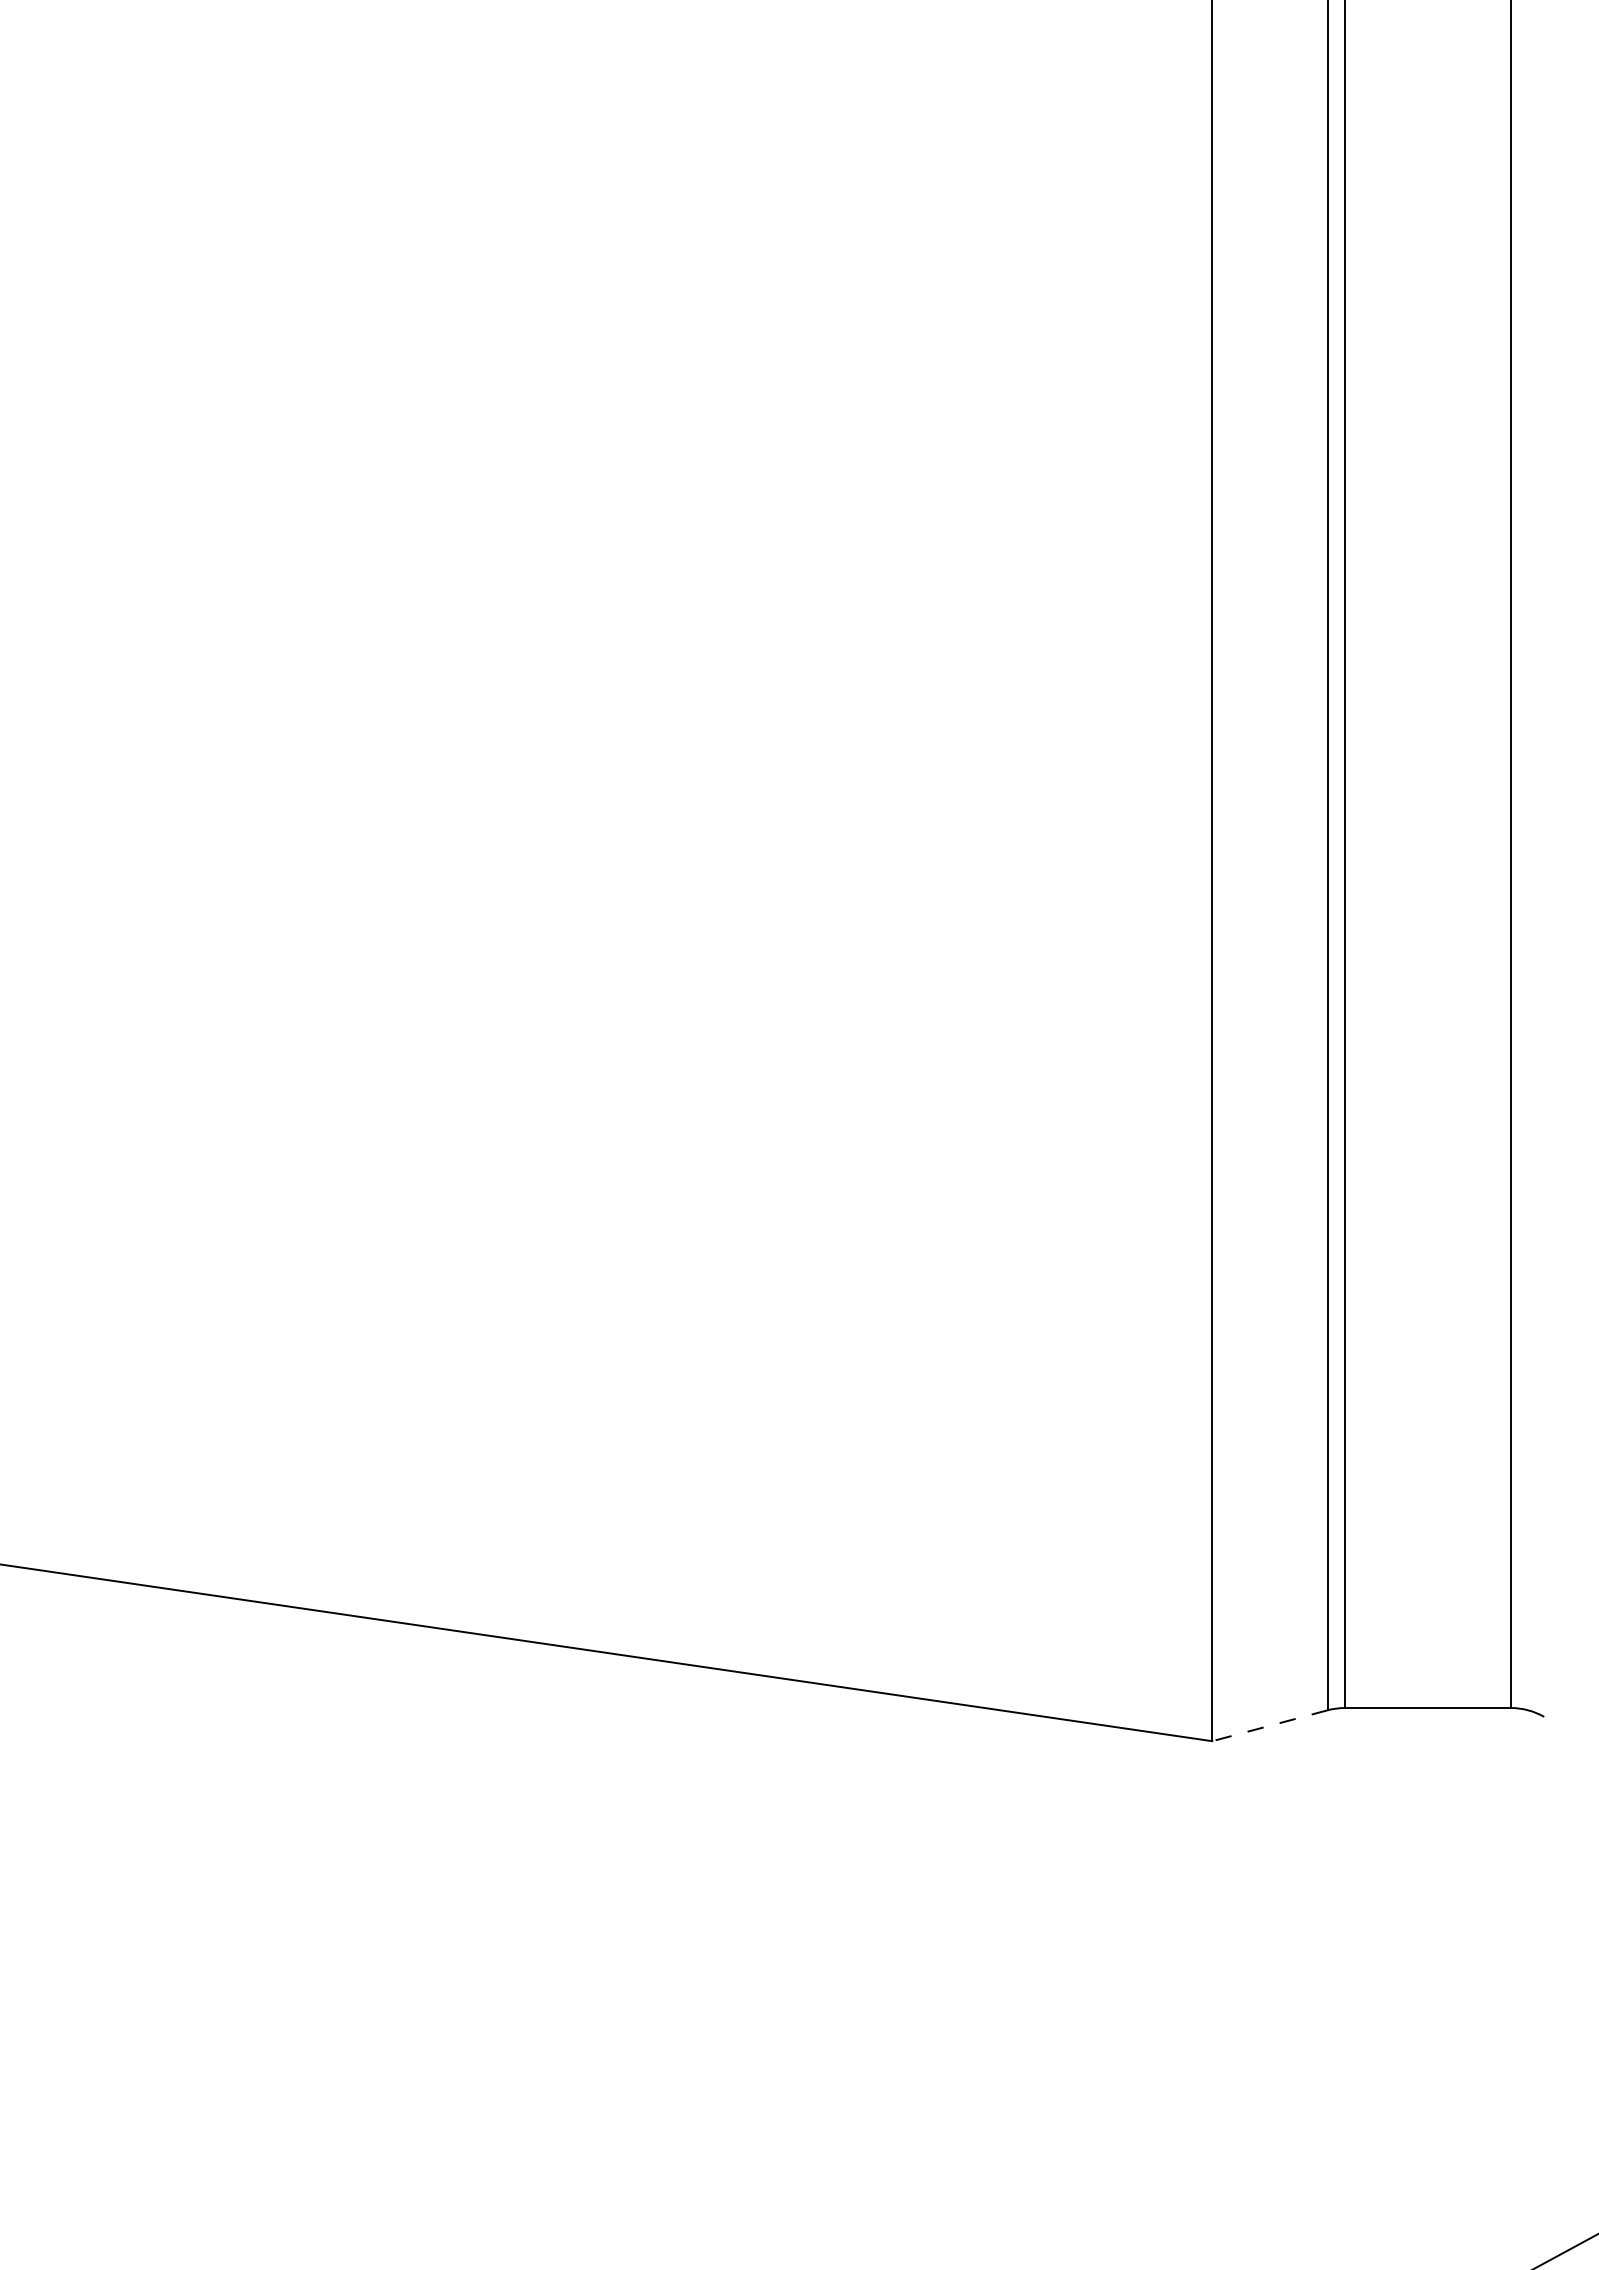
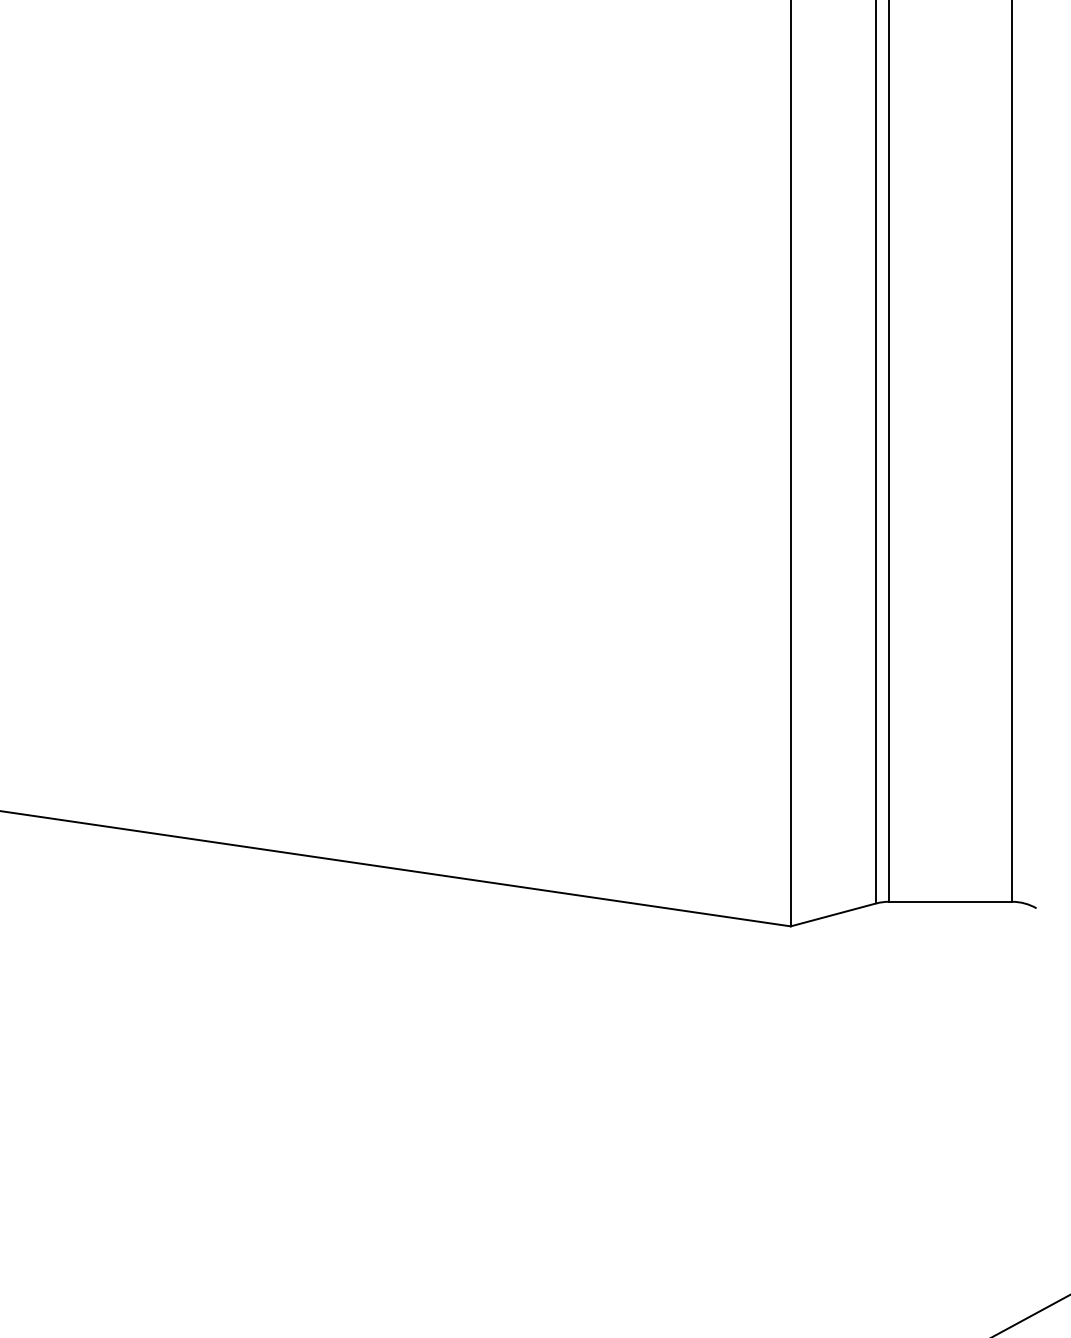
line: (1270, 1725) -> (833, 914), dashed -> solid

